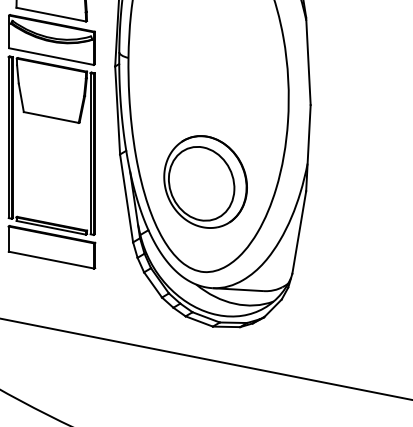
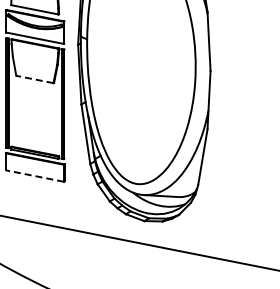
line: (50, 117) -> (34, 79), solid -> dashed
part: (205, 182) -> (139, 123), removed
line: (50, 259) -> (34, 175), solid -> dashed

